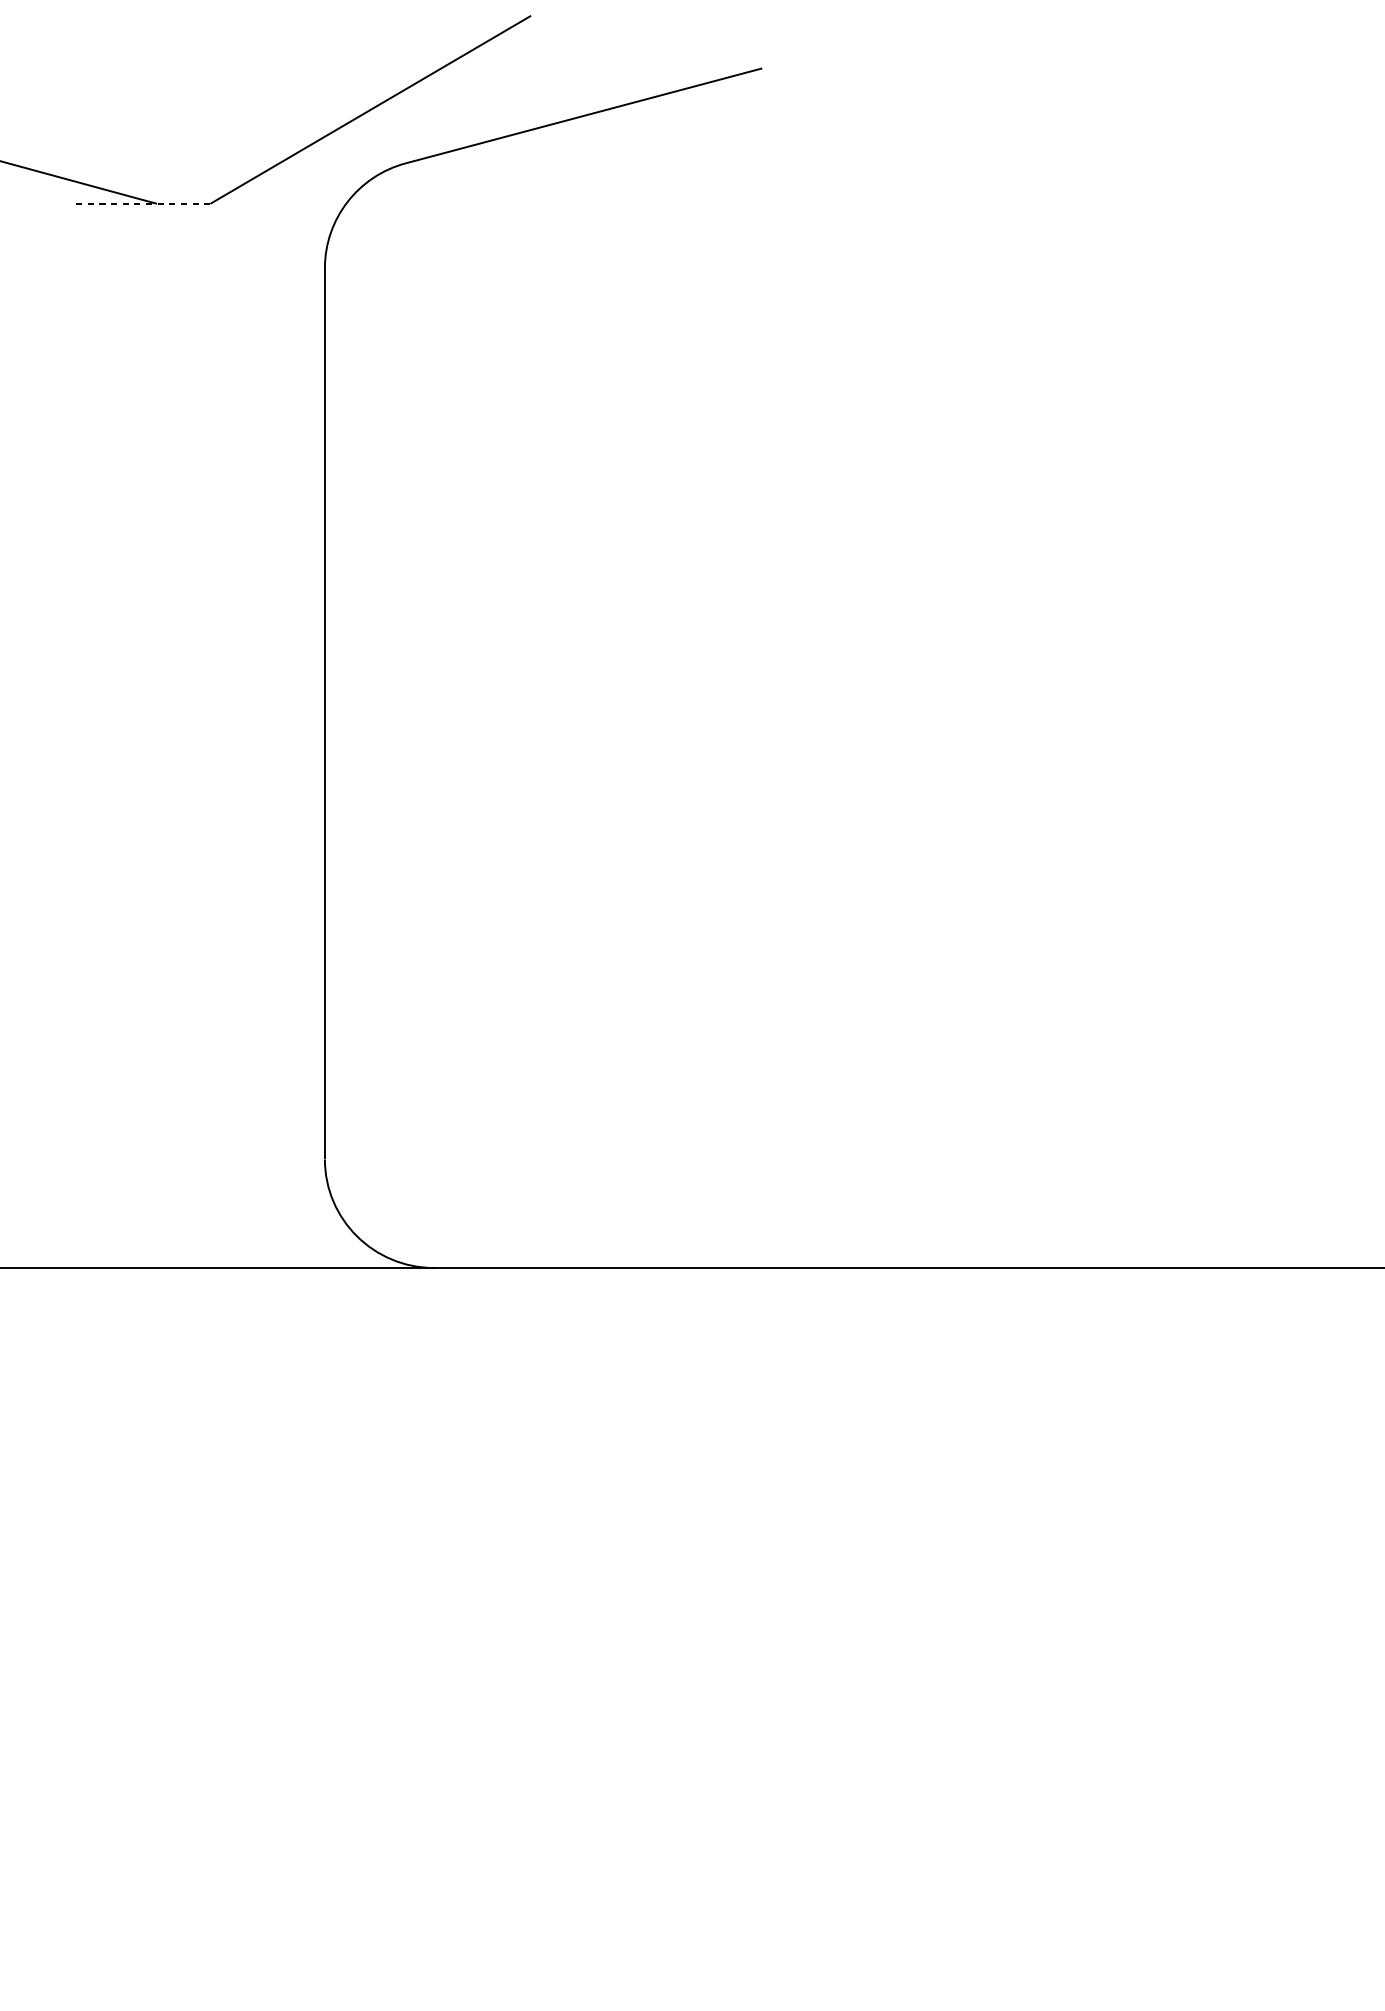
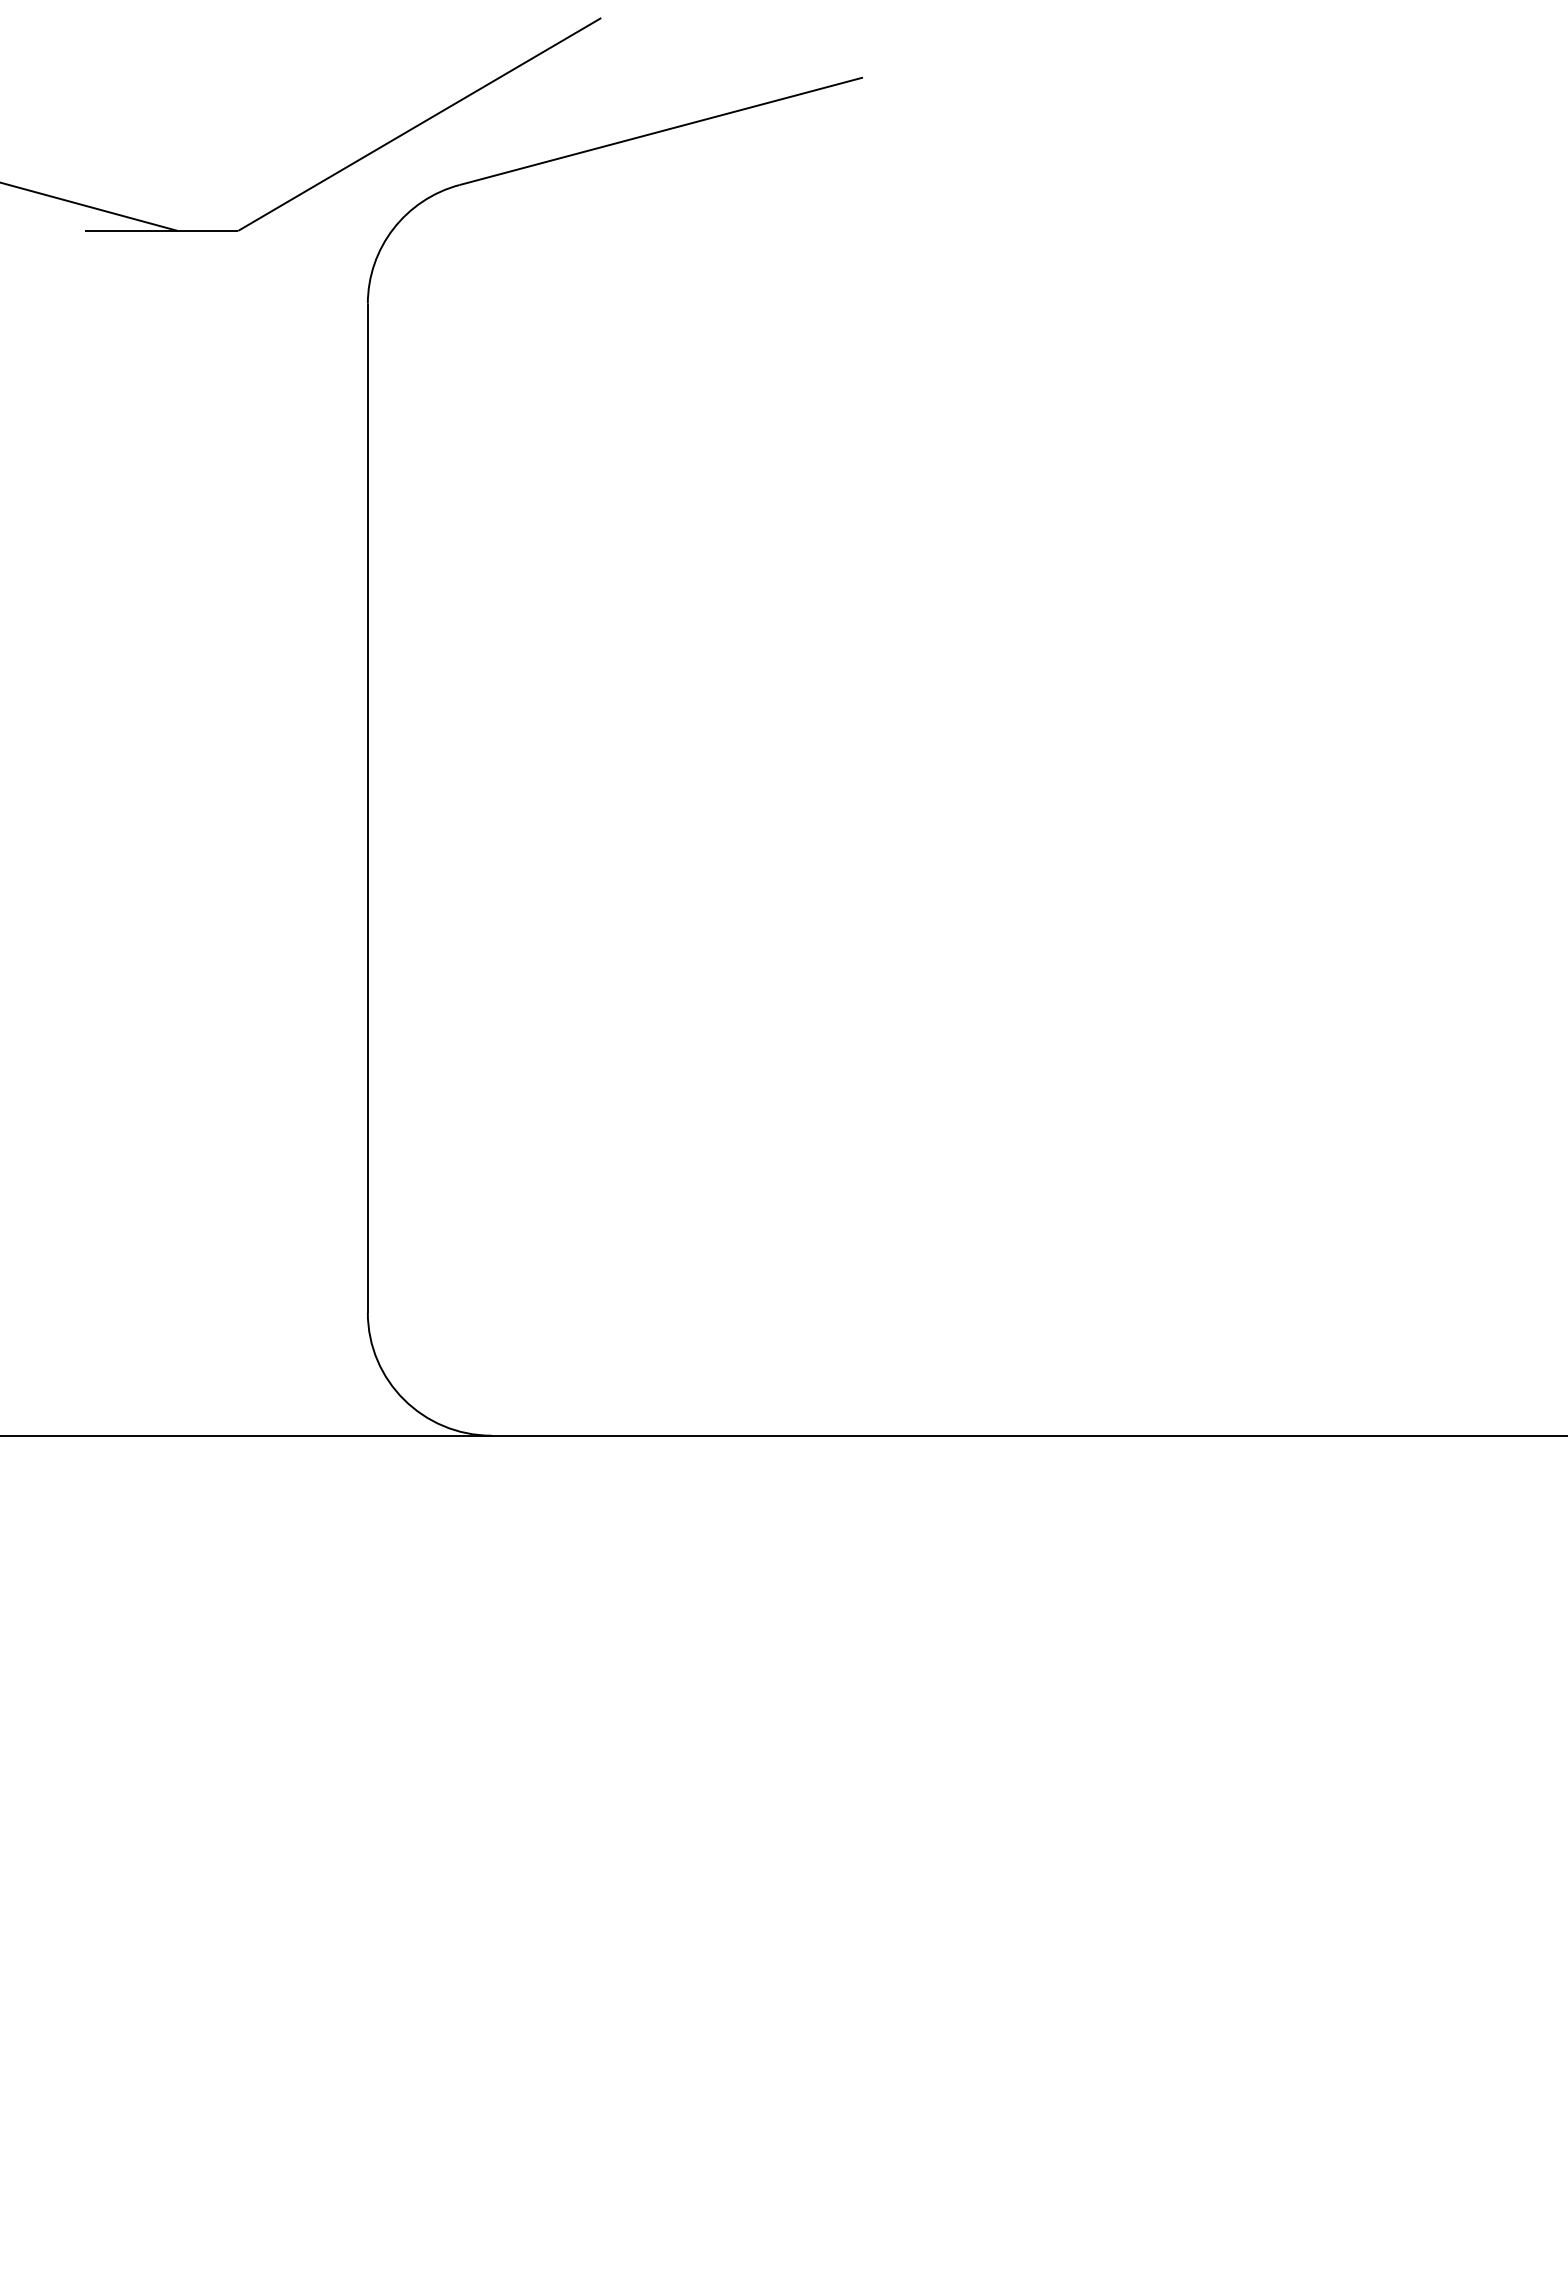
line: (142, 203) -> (161, 230), dashed -> solid

